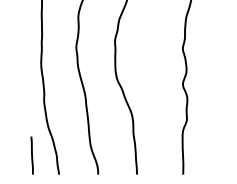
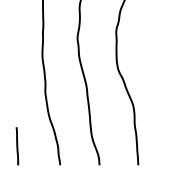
line: (31, 155) -> (16, 146), moved

